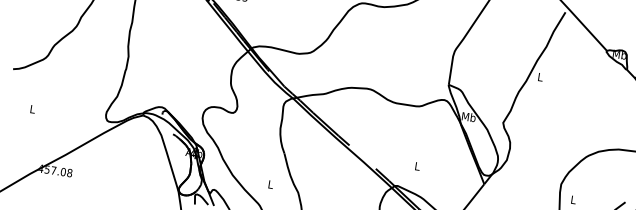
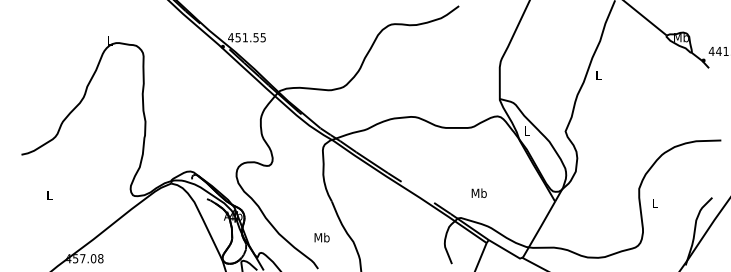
text: (468, 116) -> (526, 130), Mb -> L
text: (416, 165) -> (478, 192), L -> Mb
text: (270, 184) -> (321, 237), L -> Mb

